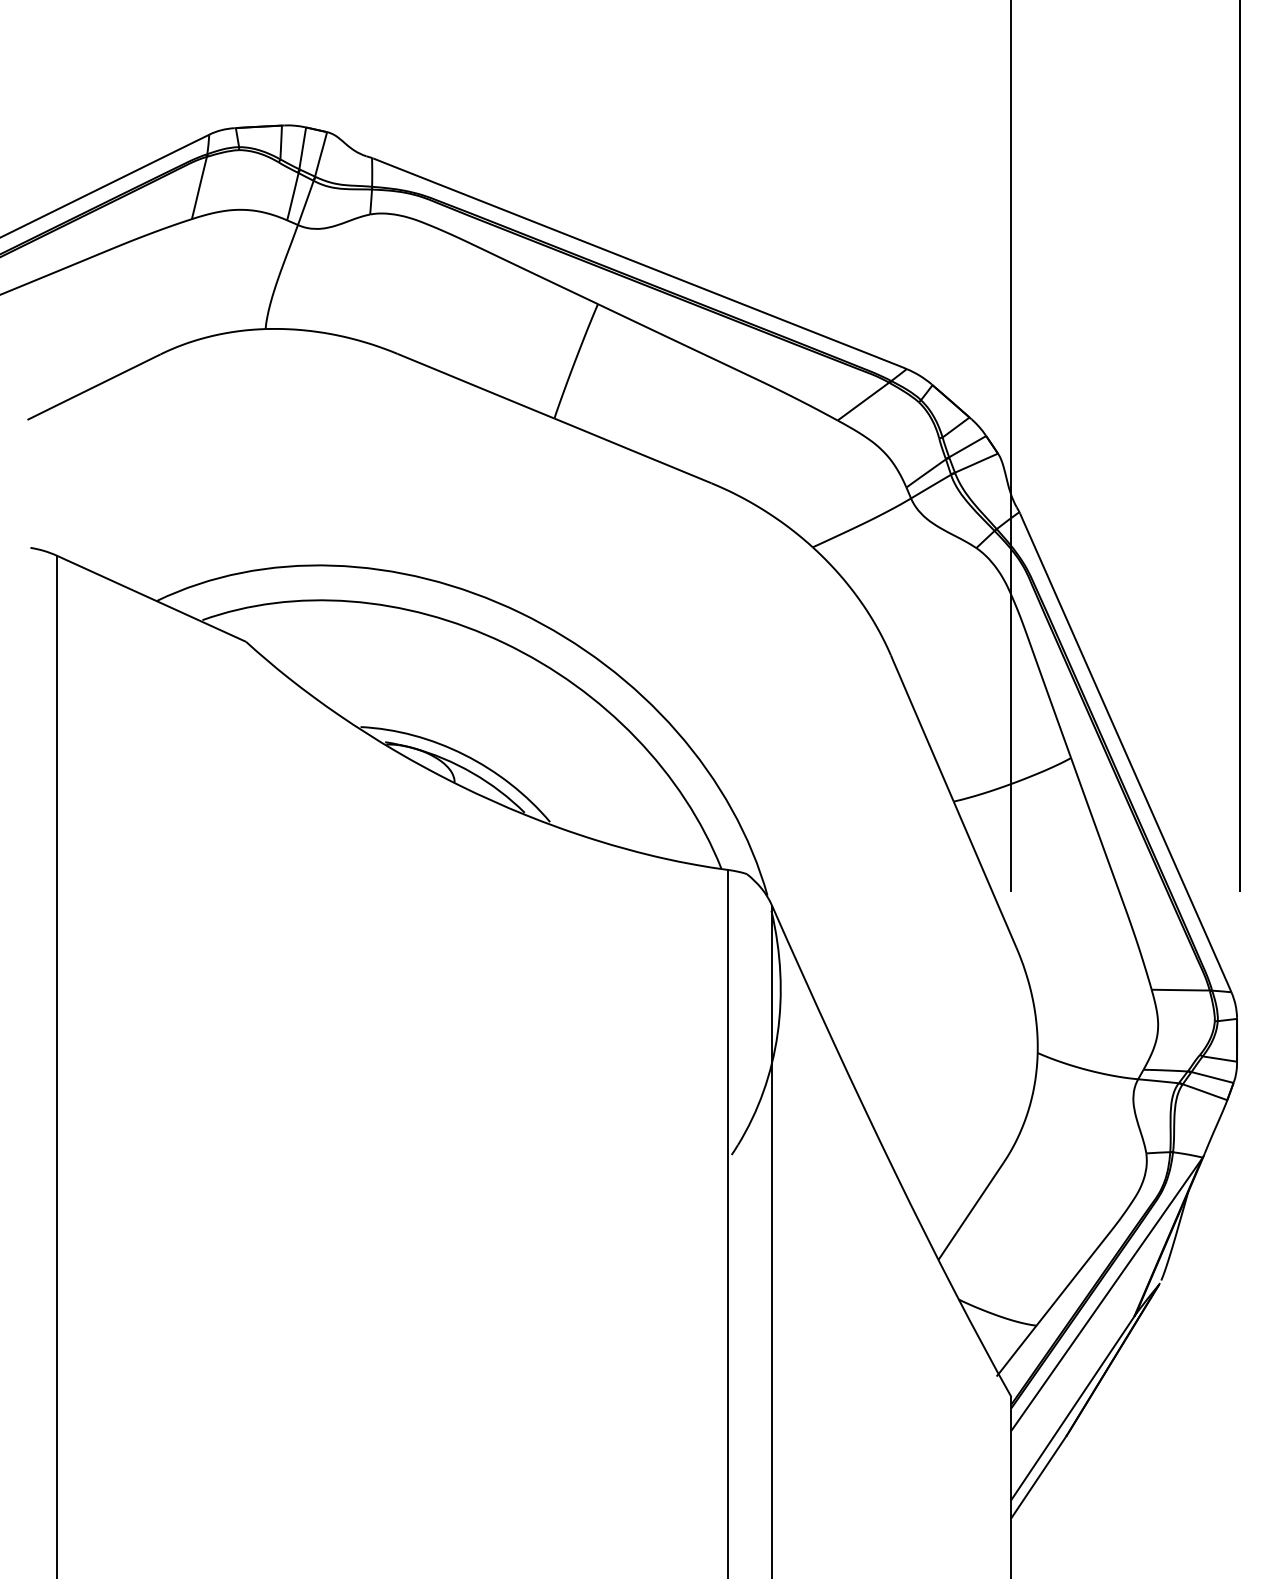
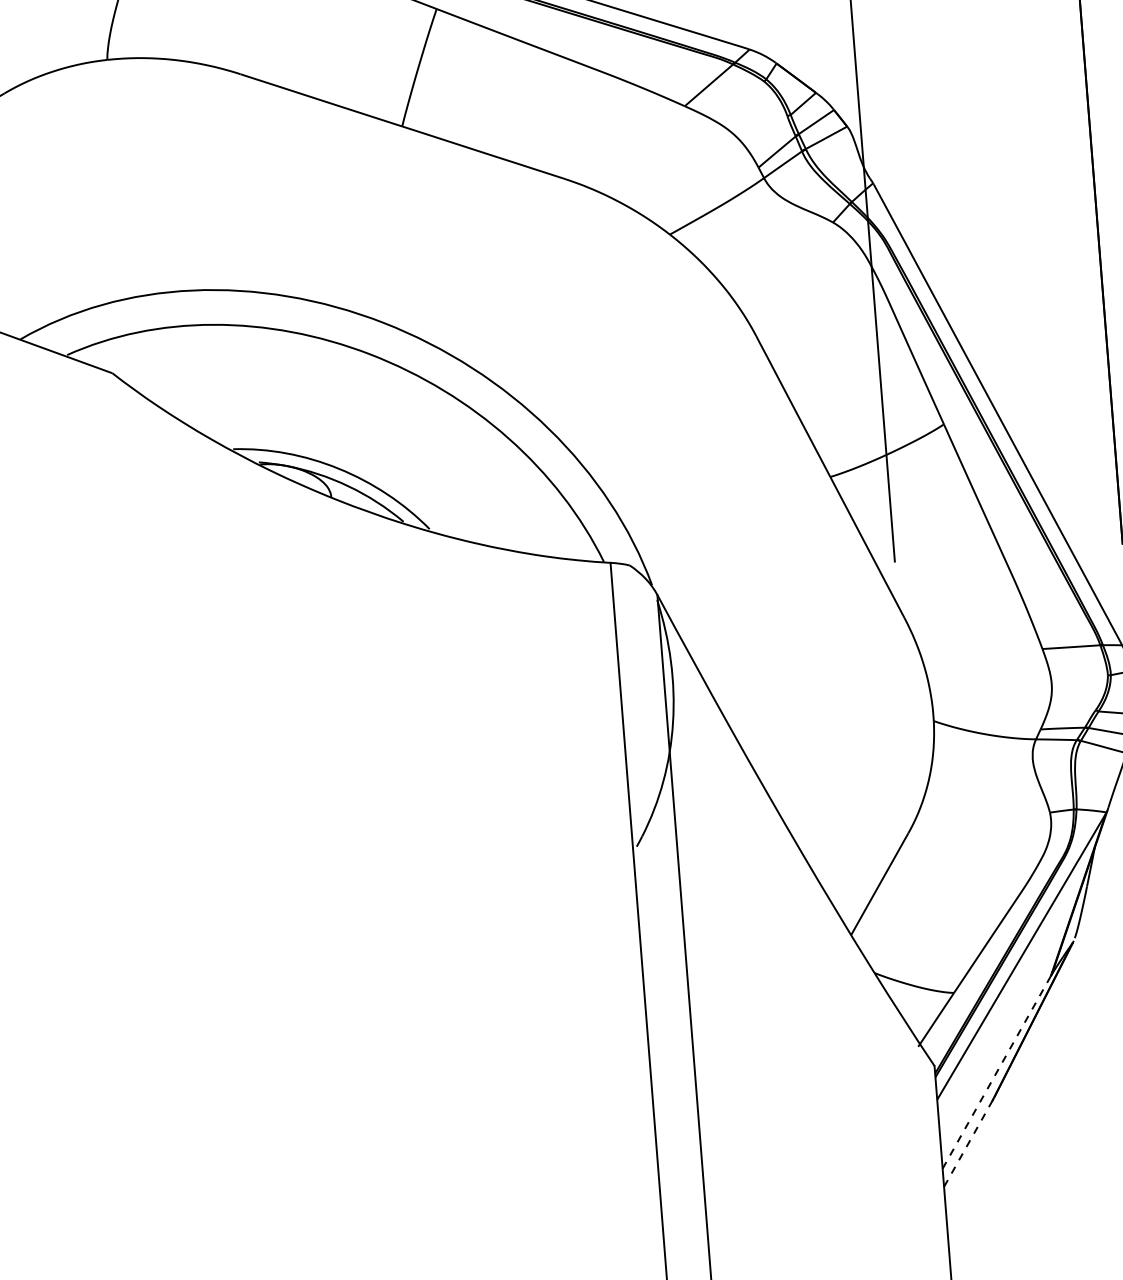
line: (1073, 1407) -> (997, 1071), solid -> dashed
line: (1038, 1477) -> (967, 1144), solid -> dashed

